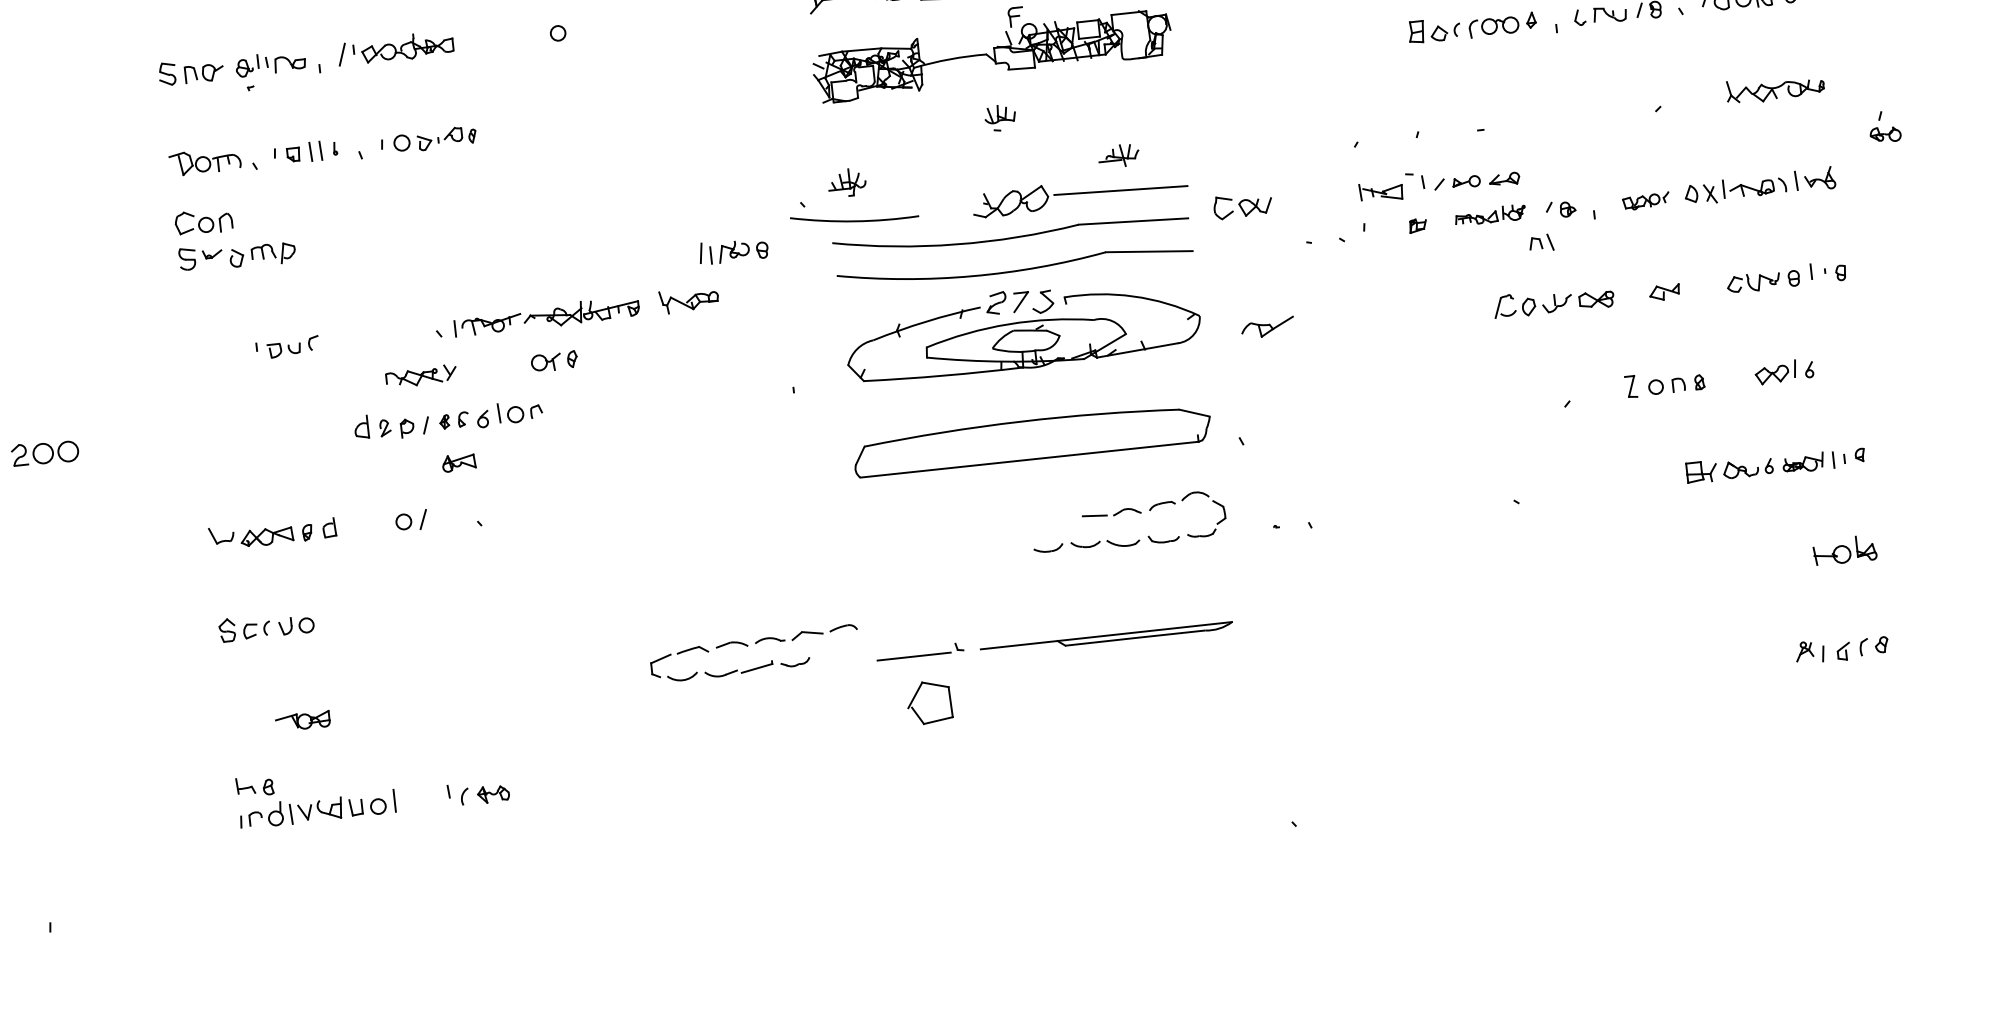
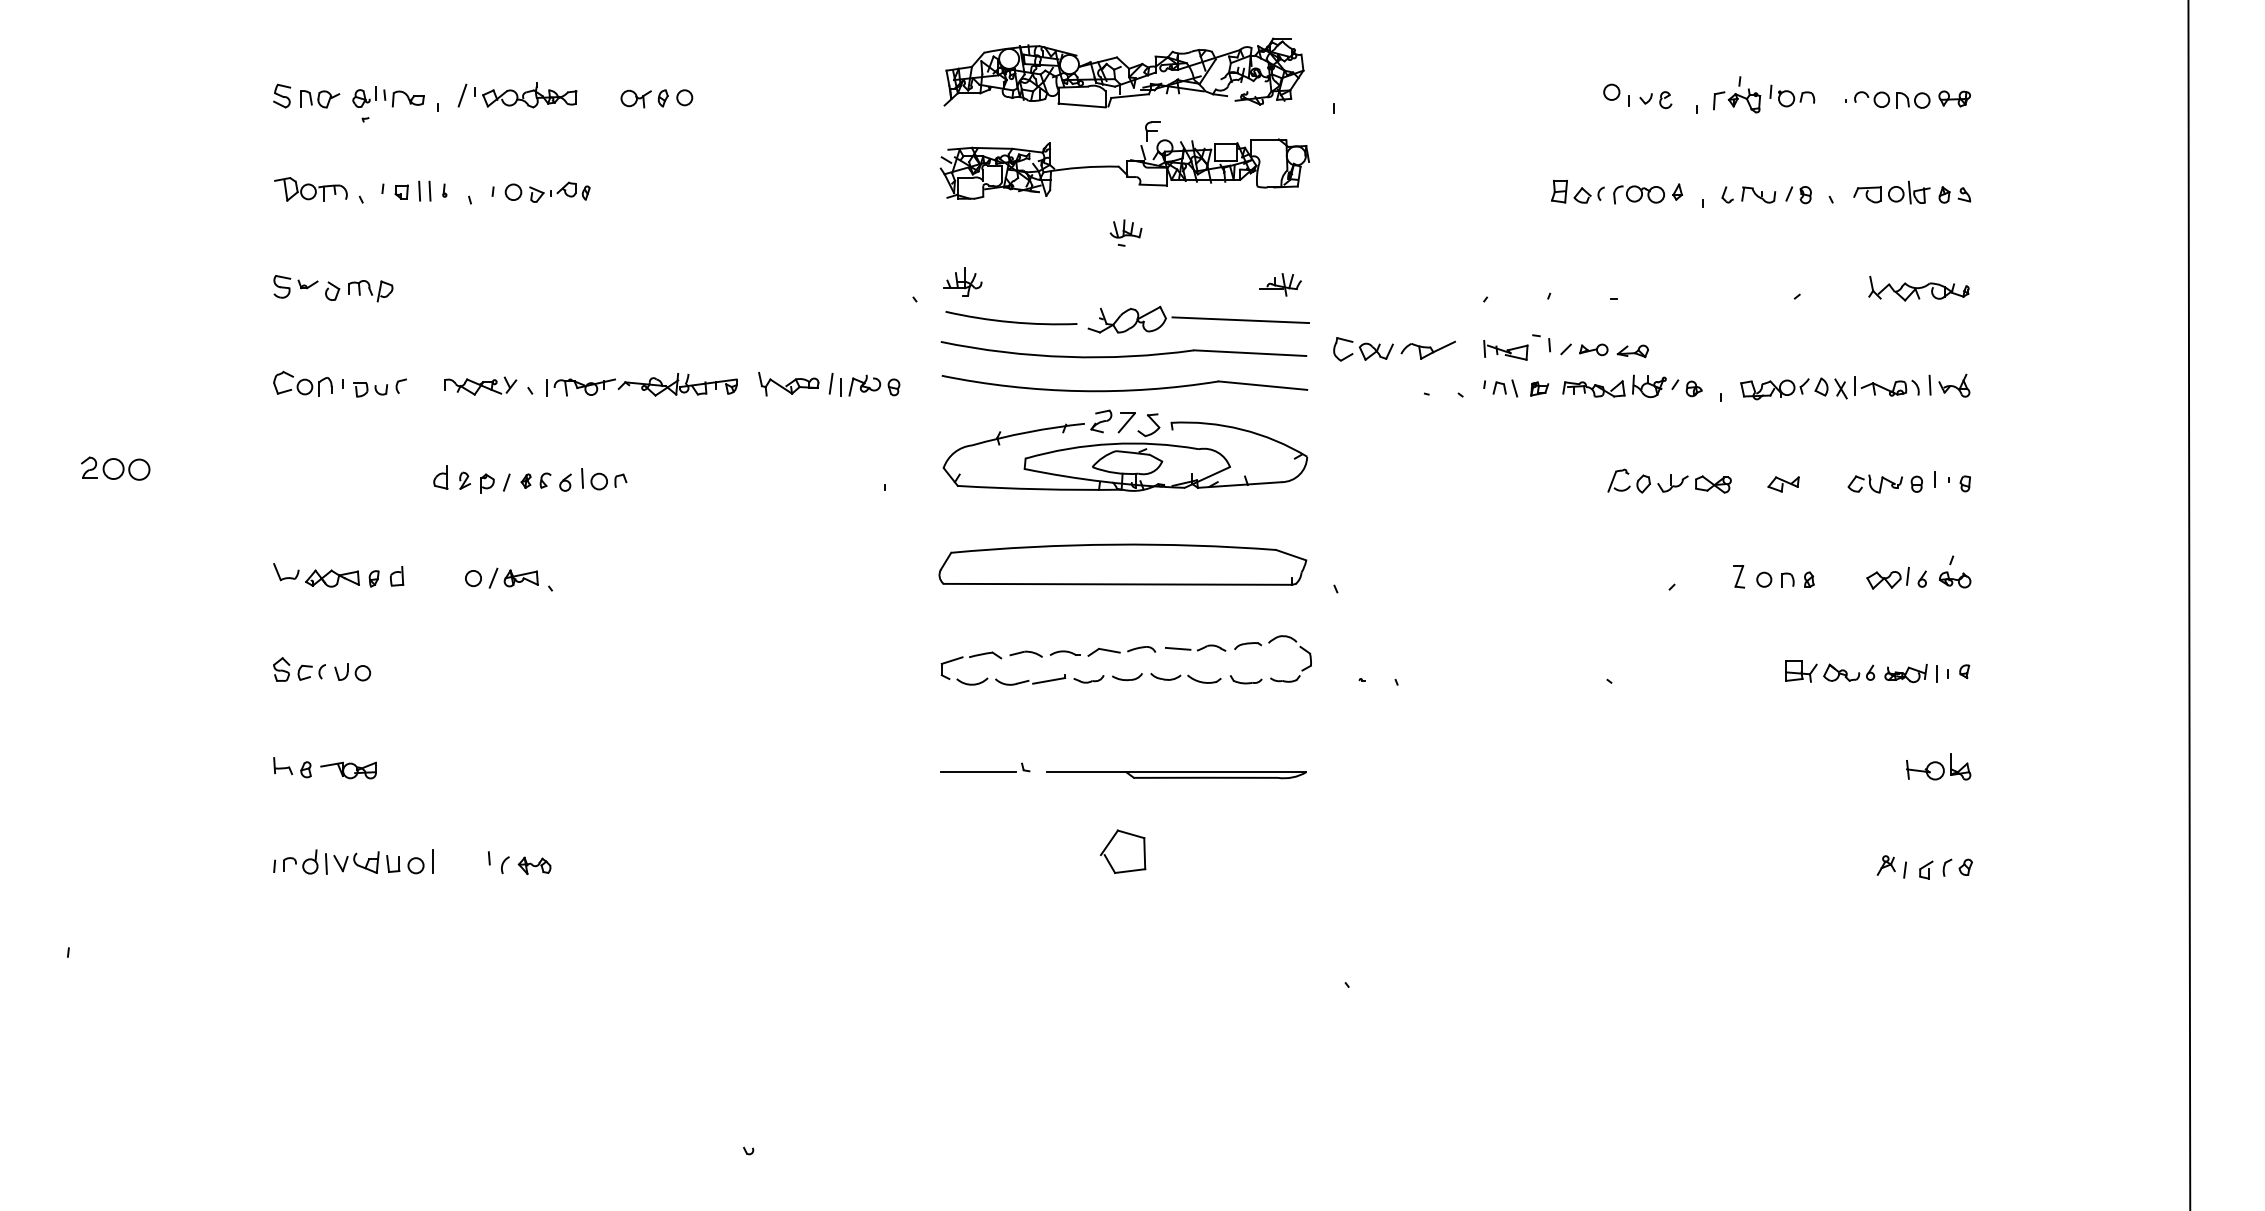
part: (1884, 126) -> (1954, 571), moved
part: (1118, 155) -> (1280, 284), moved
part: (1645, 201) -> (1774, 389), size x1.43
part: (1490, 215) -> (1614, 386), size x1.43
arc: (854, 220) -> (1011, 321), moved
part: (203, 221) -> (302, 383), moved
part: (1541, 243) -> (1505, 388), moved
part: (733, 250) -> (864, 384), moved
part: (1266, 327) -> (1427, 349), moved
part: (554, 361) -> (644, 98), moved
part: (421, 375) -> (480, 385), moved
part: (458, 463) -> (520, 578), moved
part: (748, 646) -> (1042, 657), moved
part: (928, 702) -> (1122, 851), moved
part: (254, 786) -> (292, 767), moved

